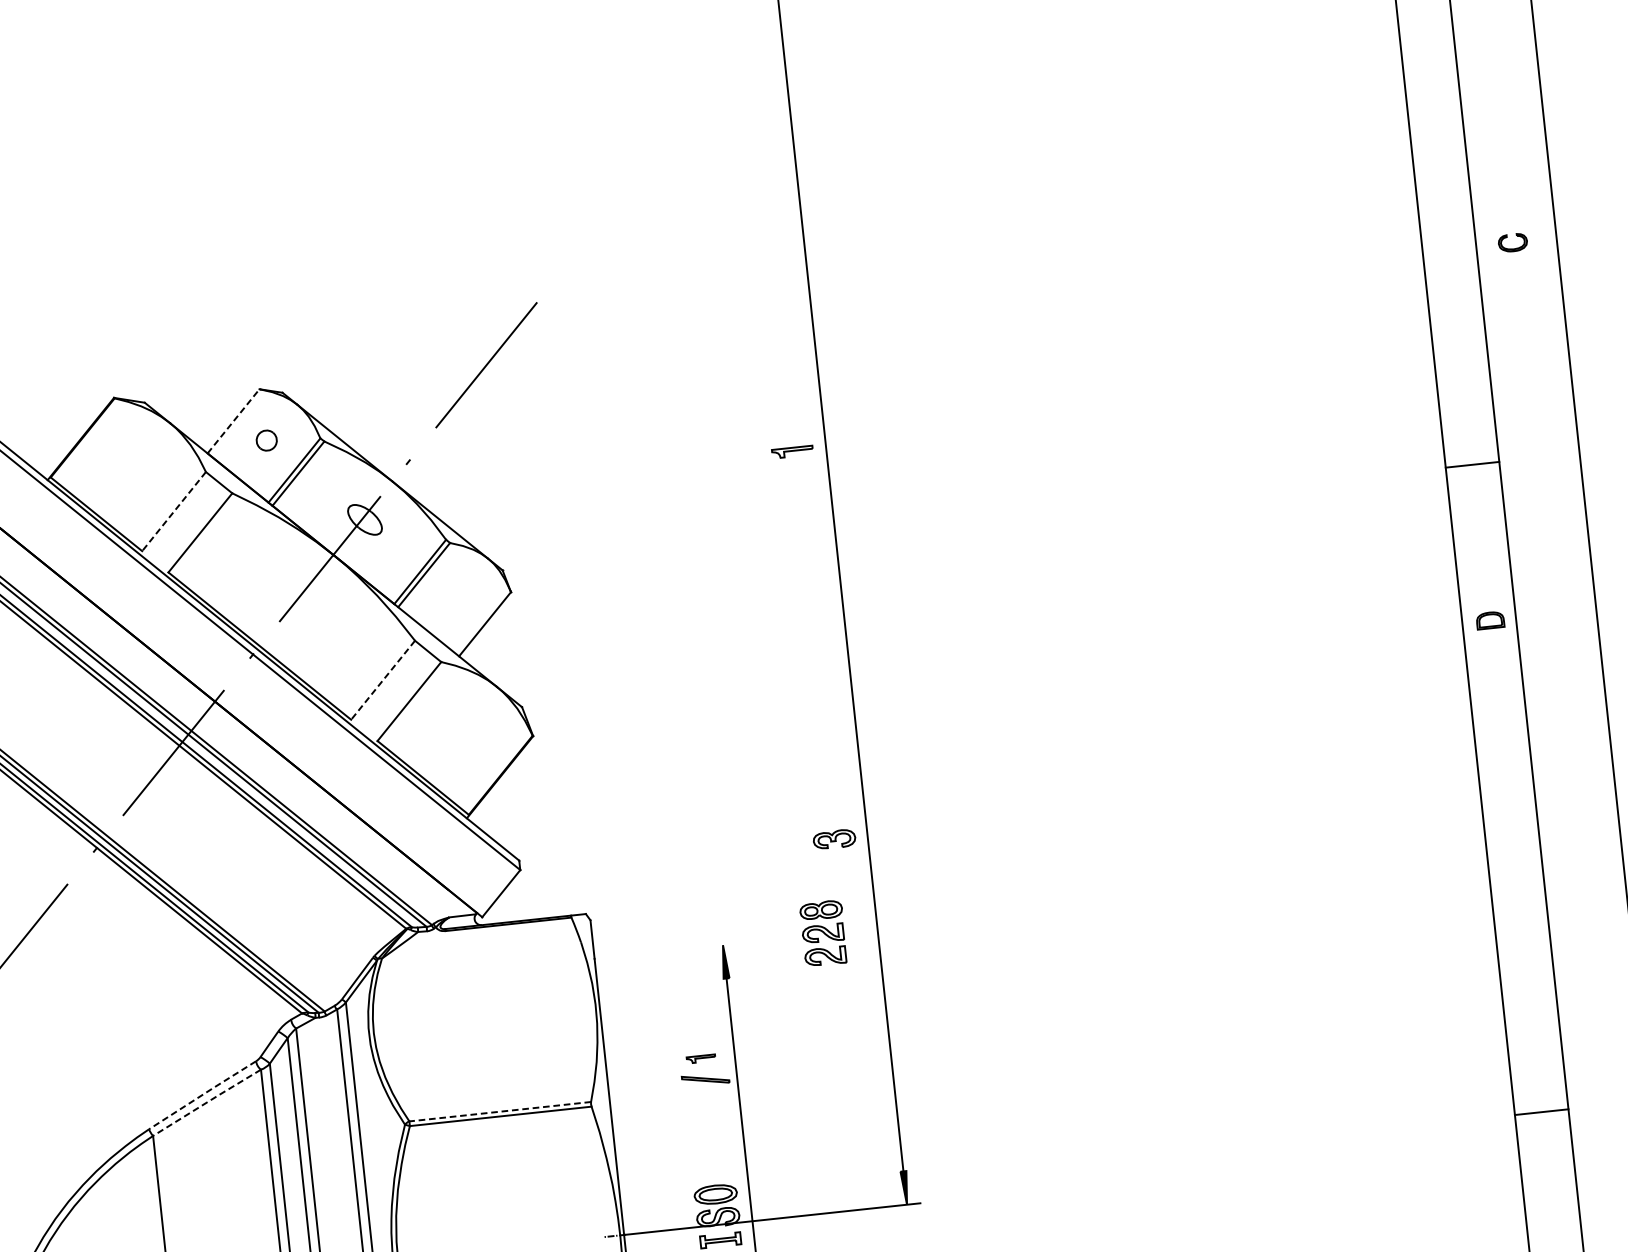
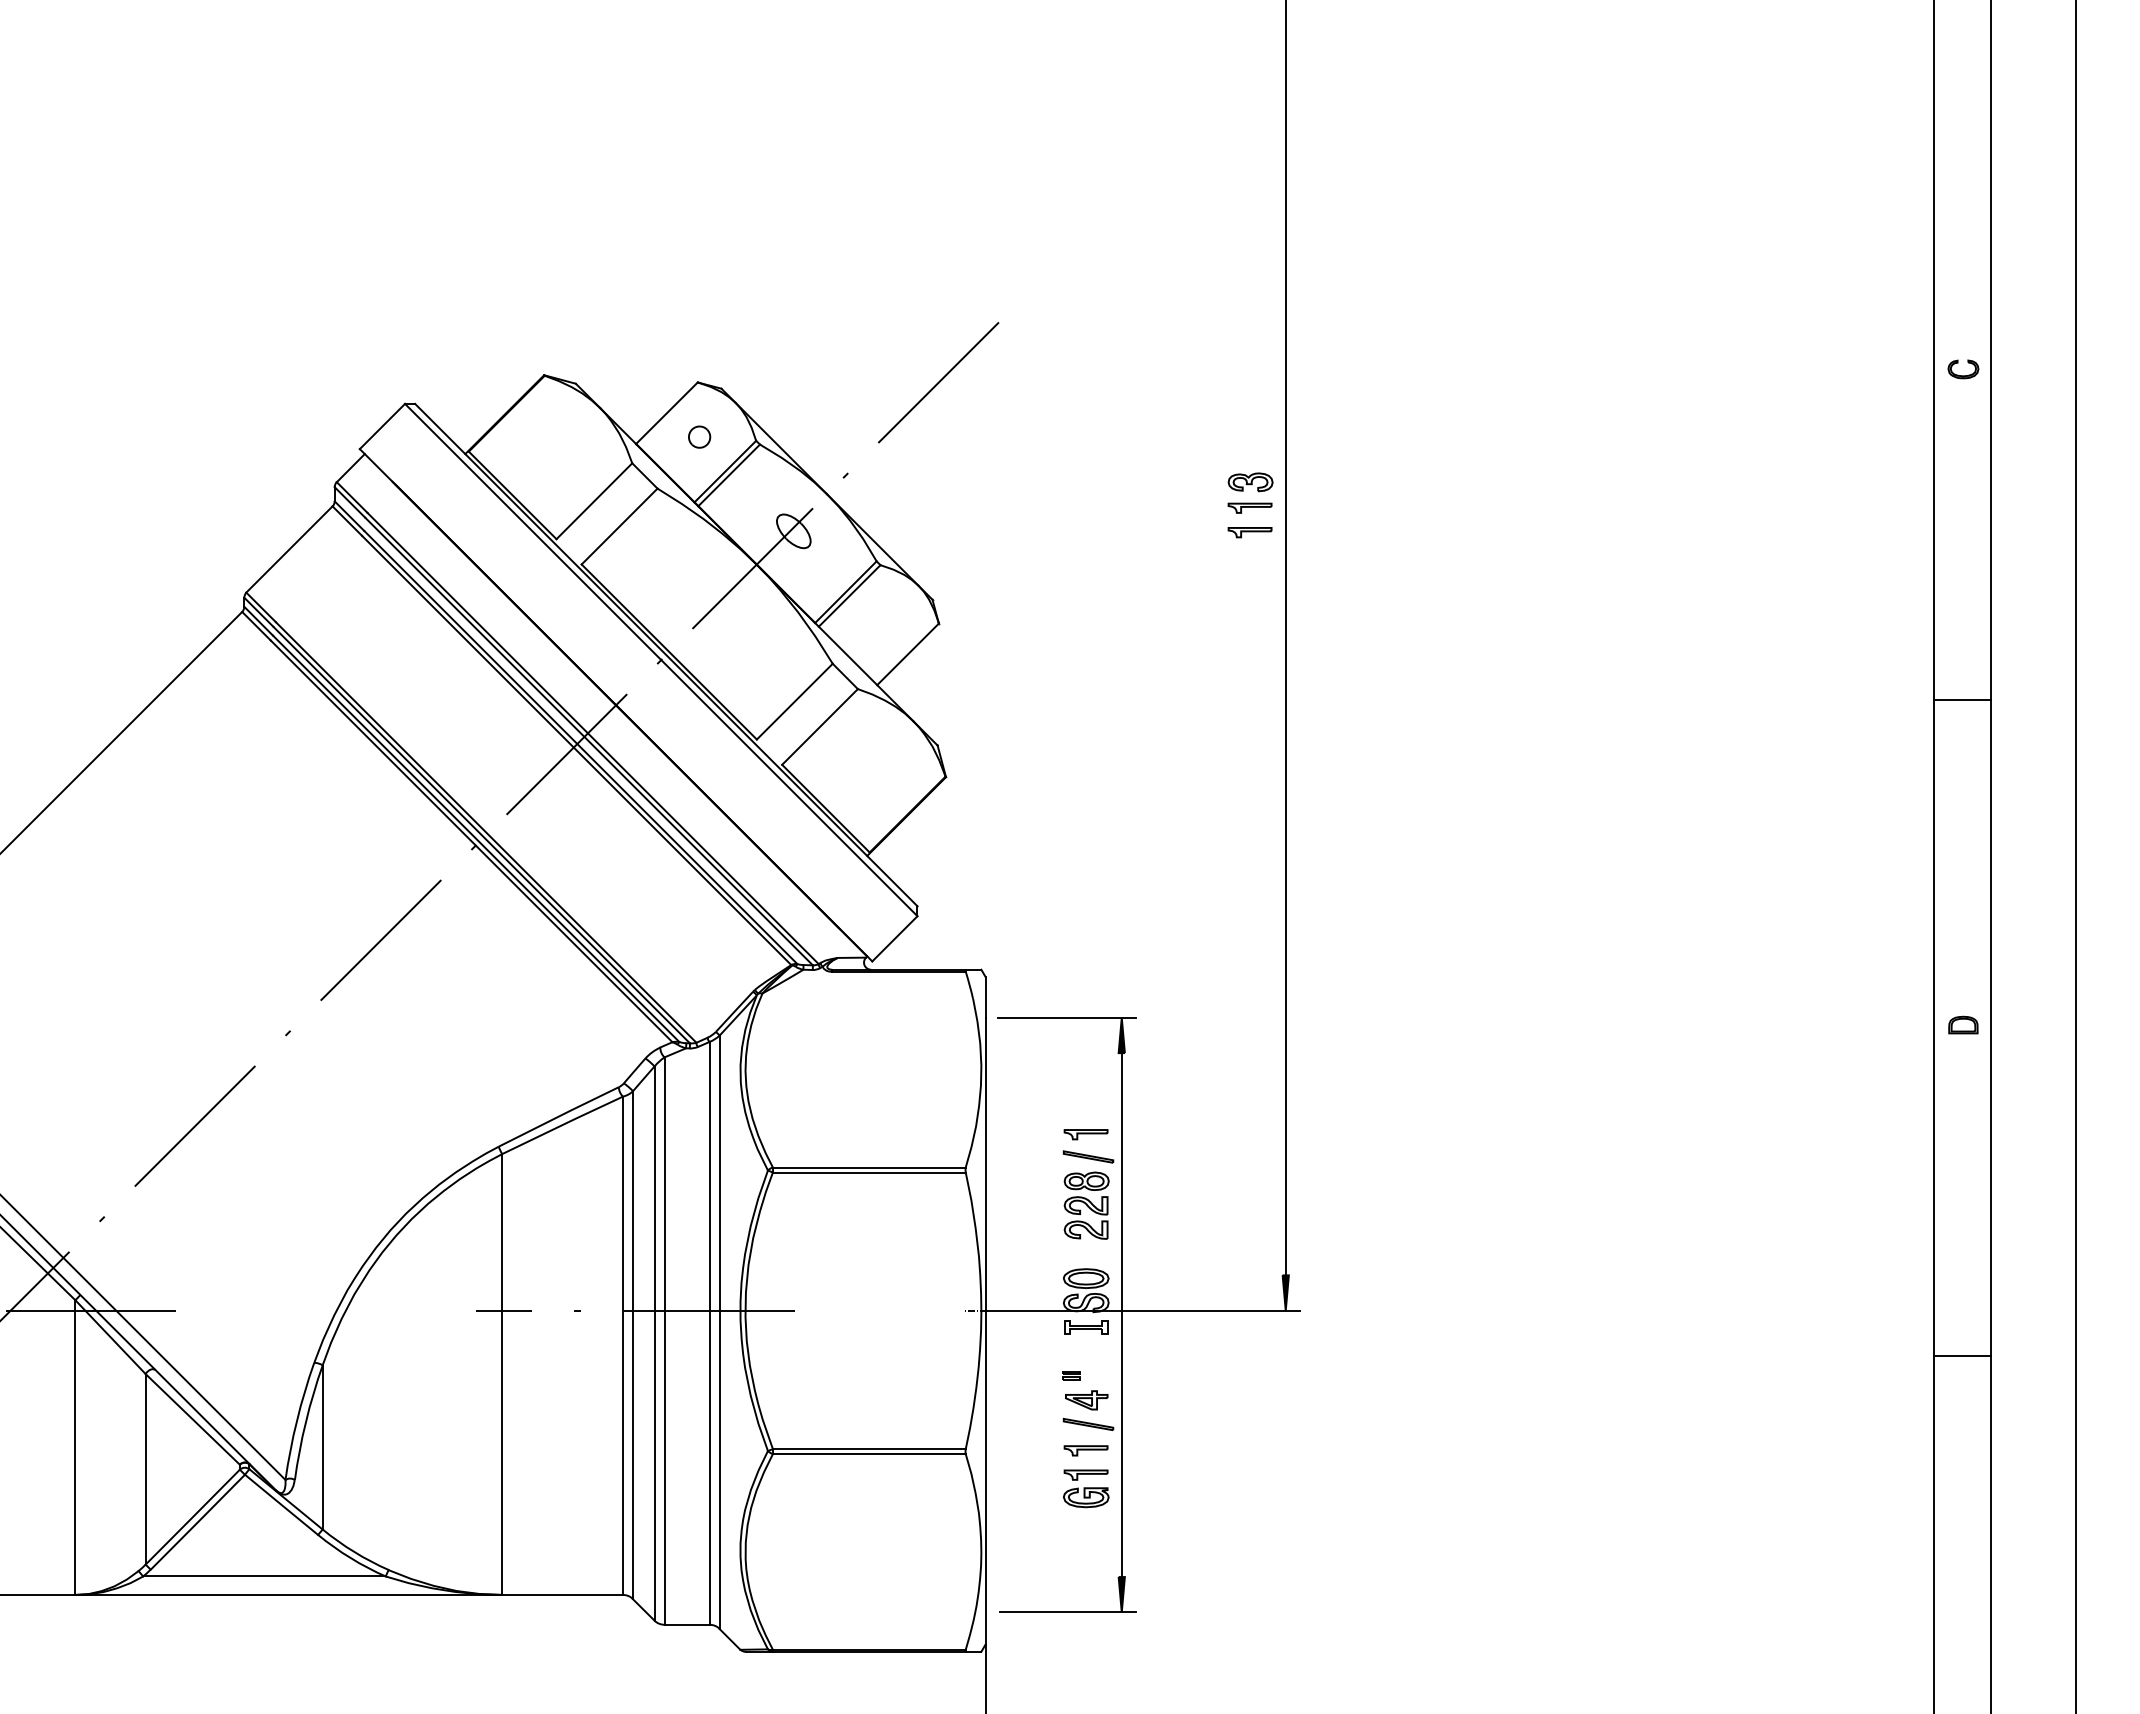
part: (1513, 242) -> (1963, 369), moved
line: (233, 421) -> (666, 413), dashed -> solid
line: (1471, 464) -> (1961, 699), moved
part: (794, 475) -> (1249, 532), added
line: (174, 511) -> (594, 501), dashed -> solid
part: (1490, 619) -> (1963, 1024), moved
line: (382, 680) -> (794, 701), dashed -> solid
part: (834, 839) -> (1250, 482), moved
part: (823, 933) -> (1086, 1205), moved
line: (670, 950) -> (1066, 1017), added
part: (700, 1058) -> (1085, 1134), size x1.43
line: (203, 1094) -> (559, 1116), dashed -> solid
line: (206, 1102) -> (562, 1125), dashed -> solid
line: (499, 1111) -> (868, 1167), dashed -> solid
line: (1541, 1111) -> (1961, 1355), moved

